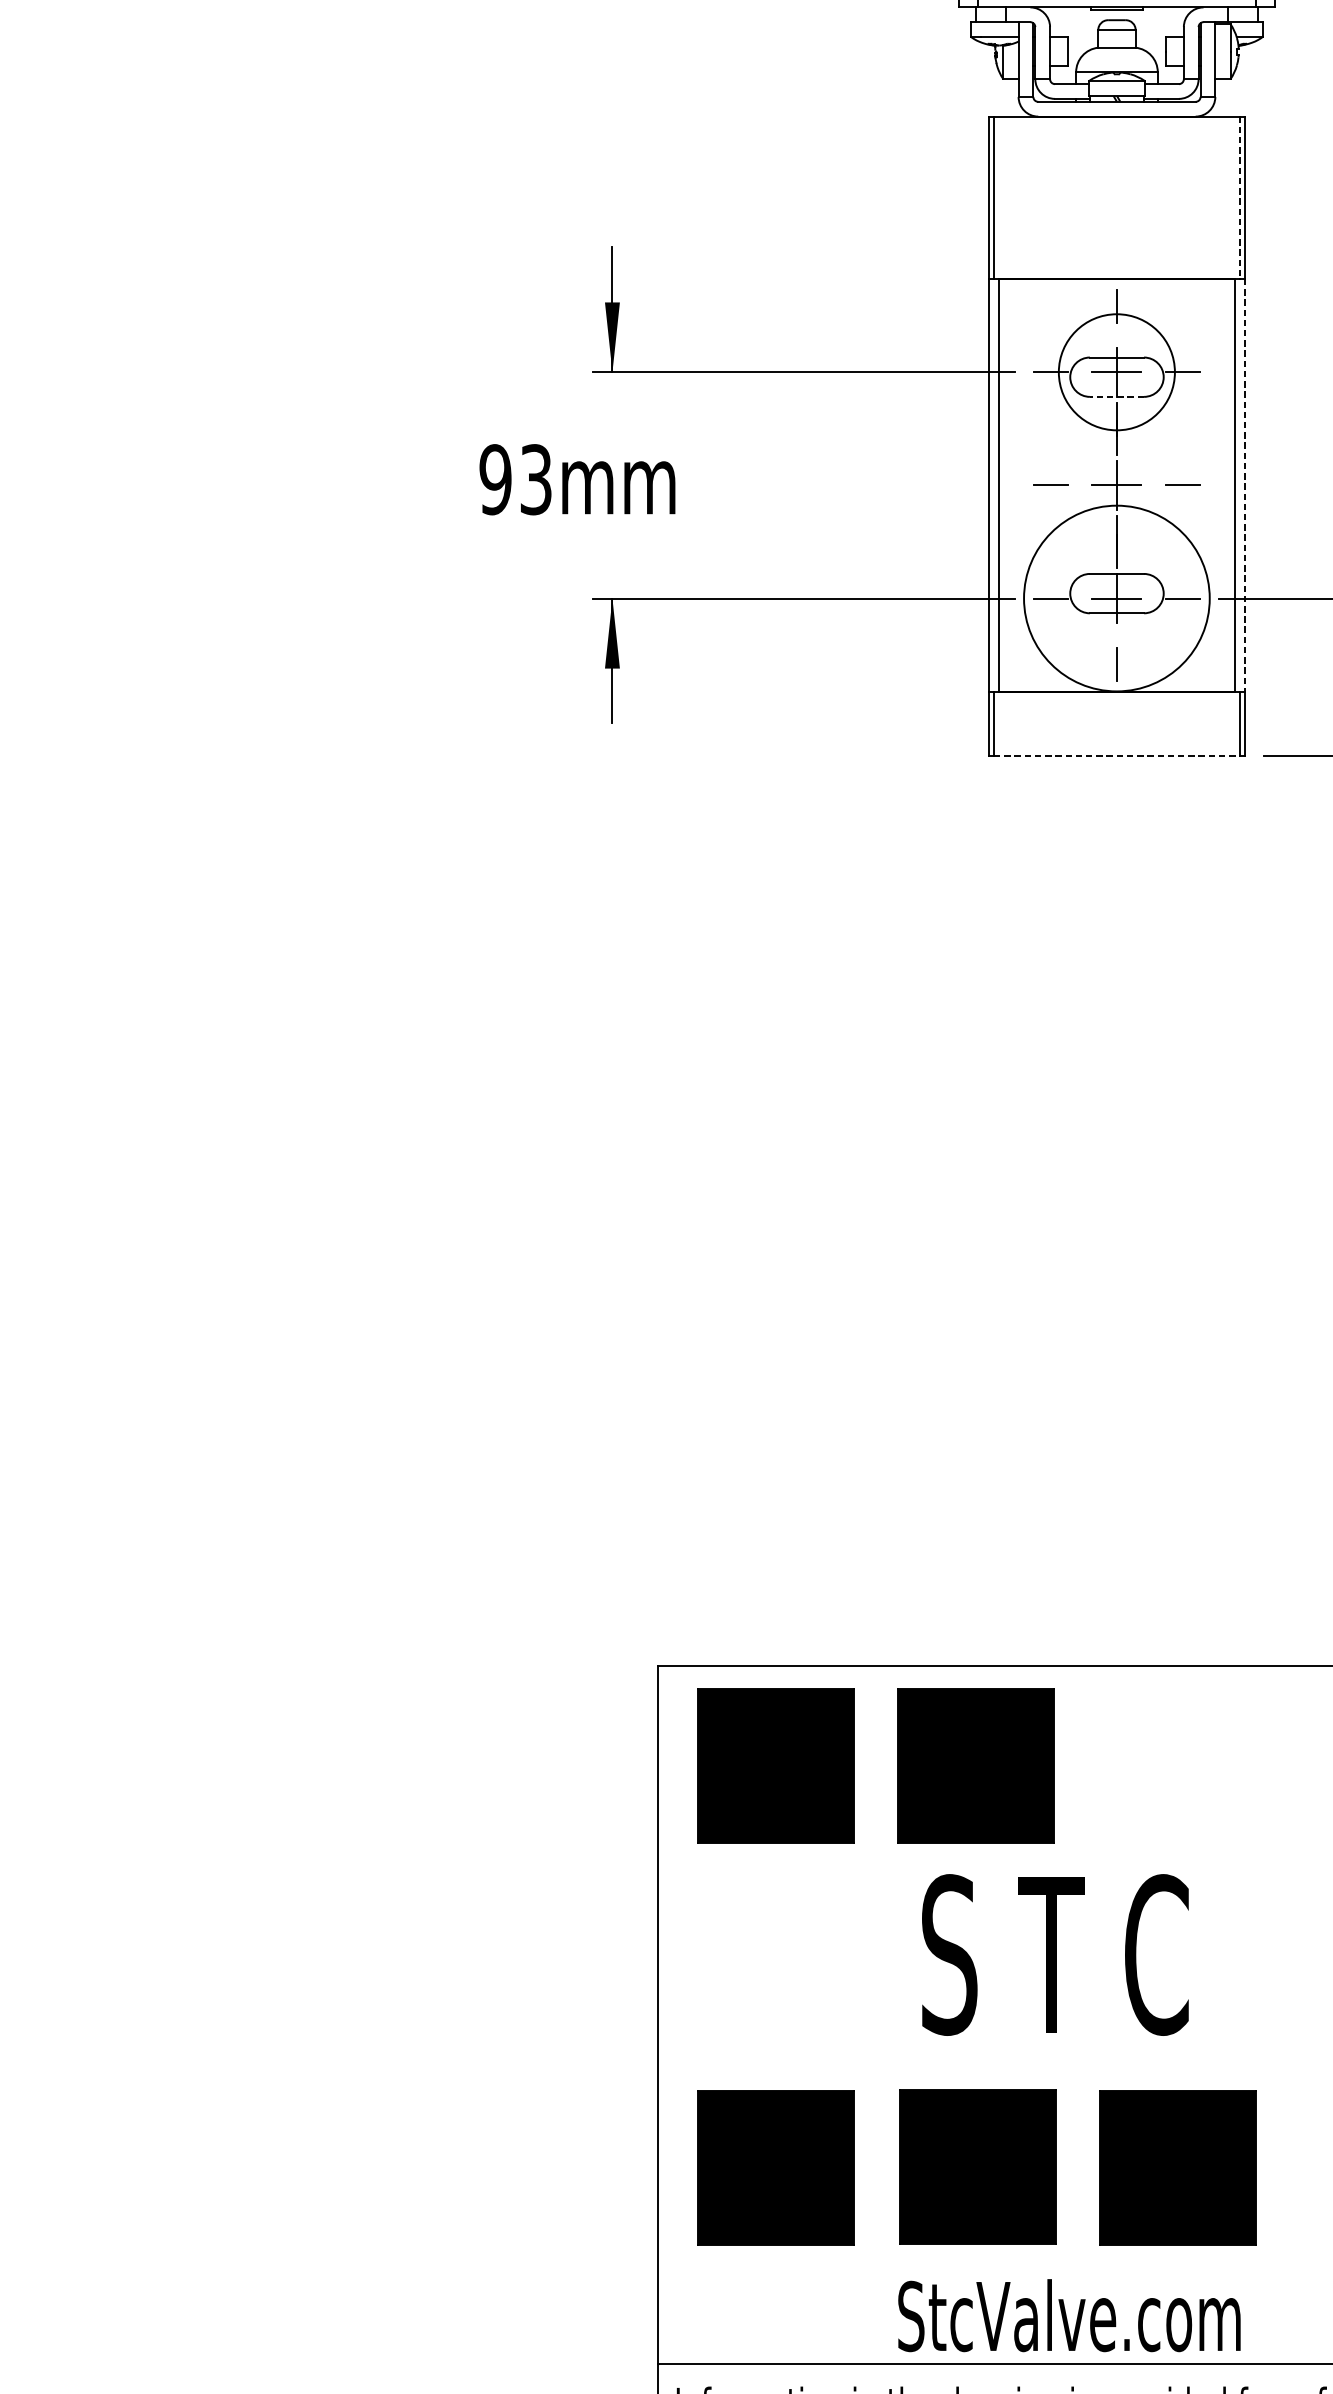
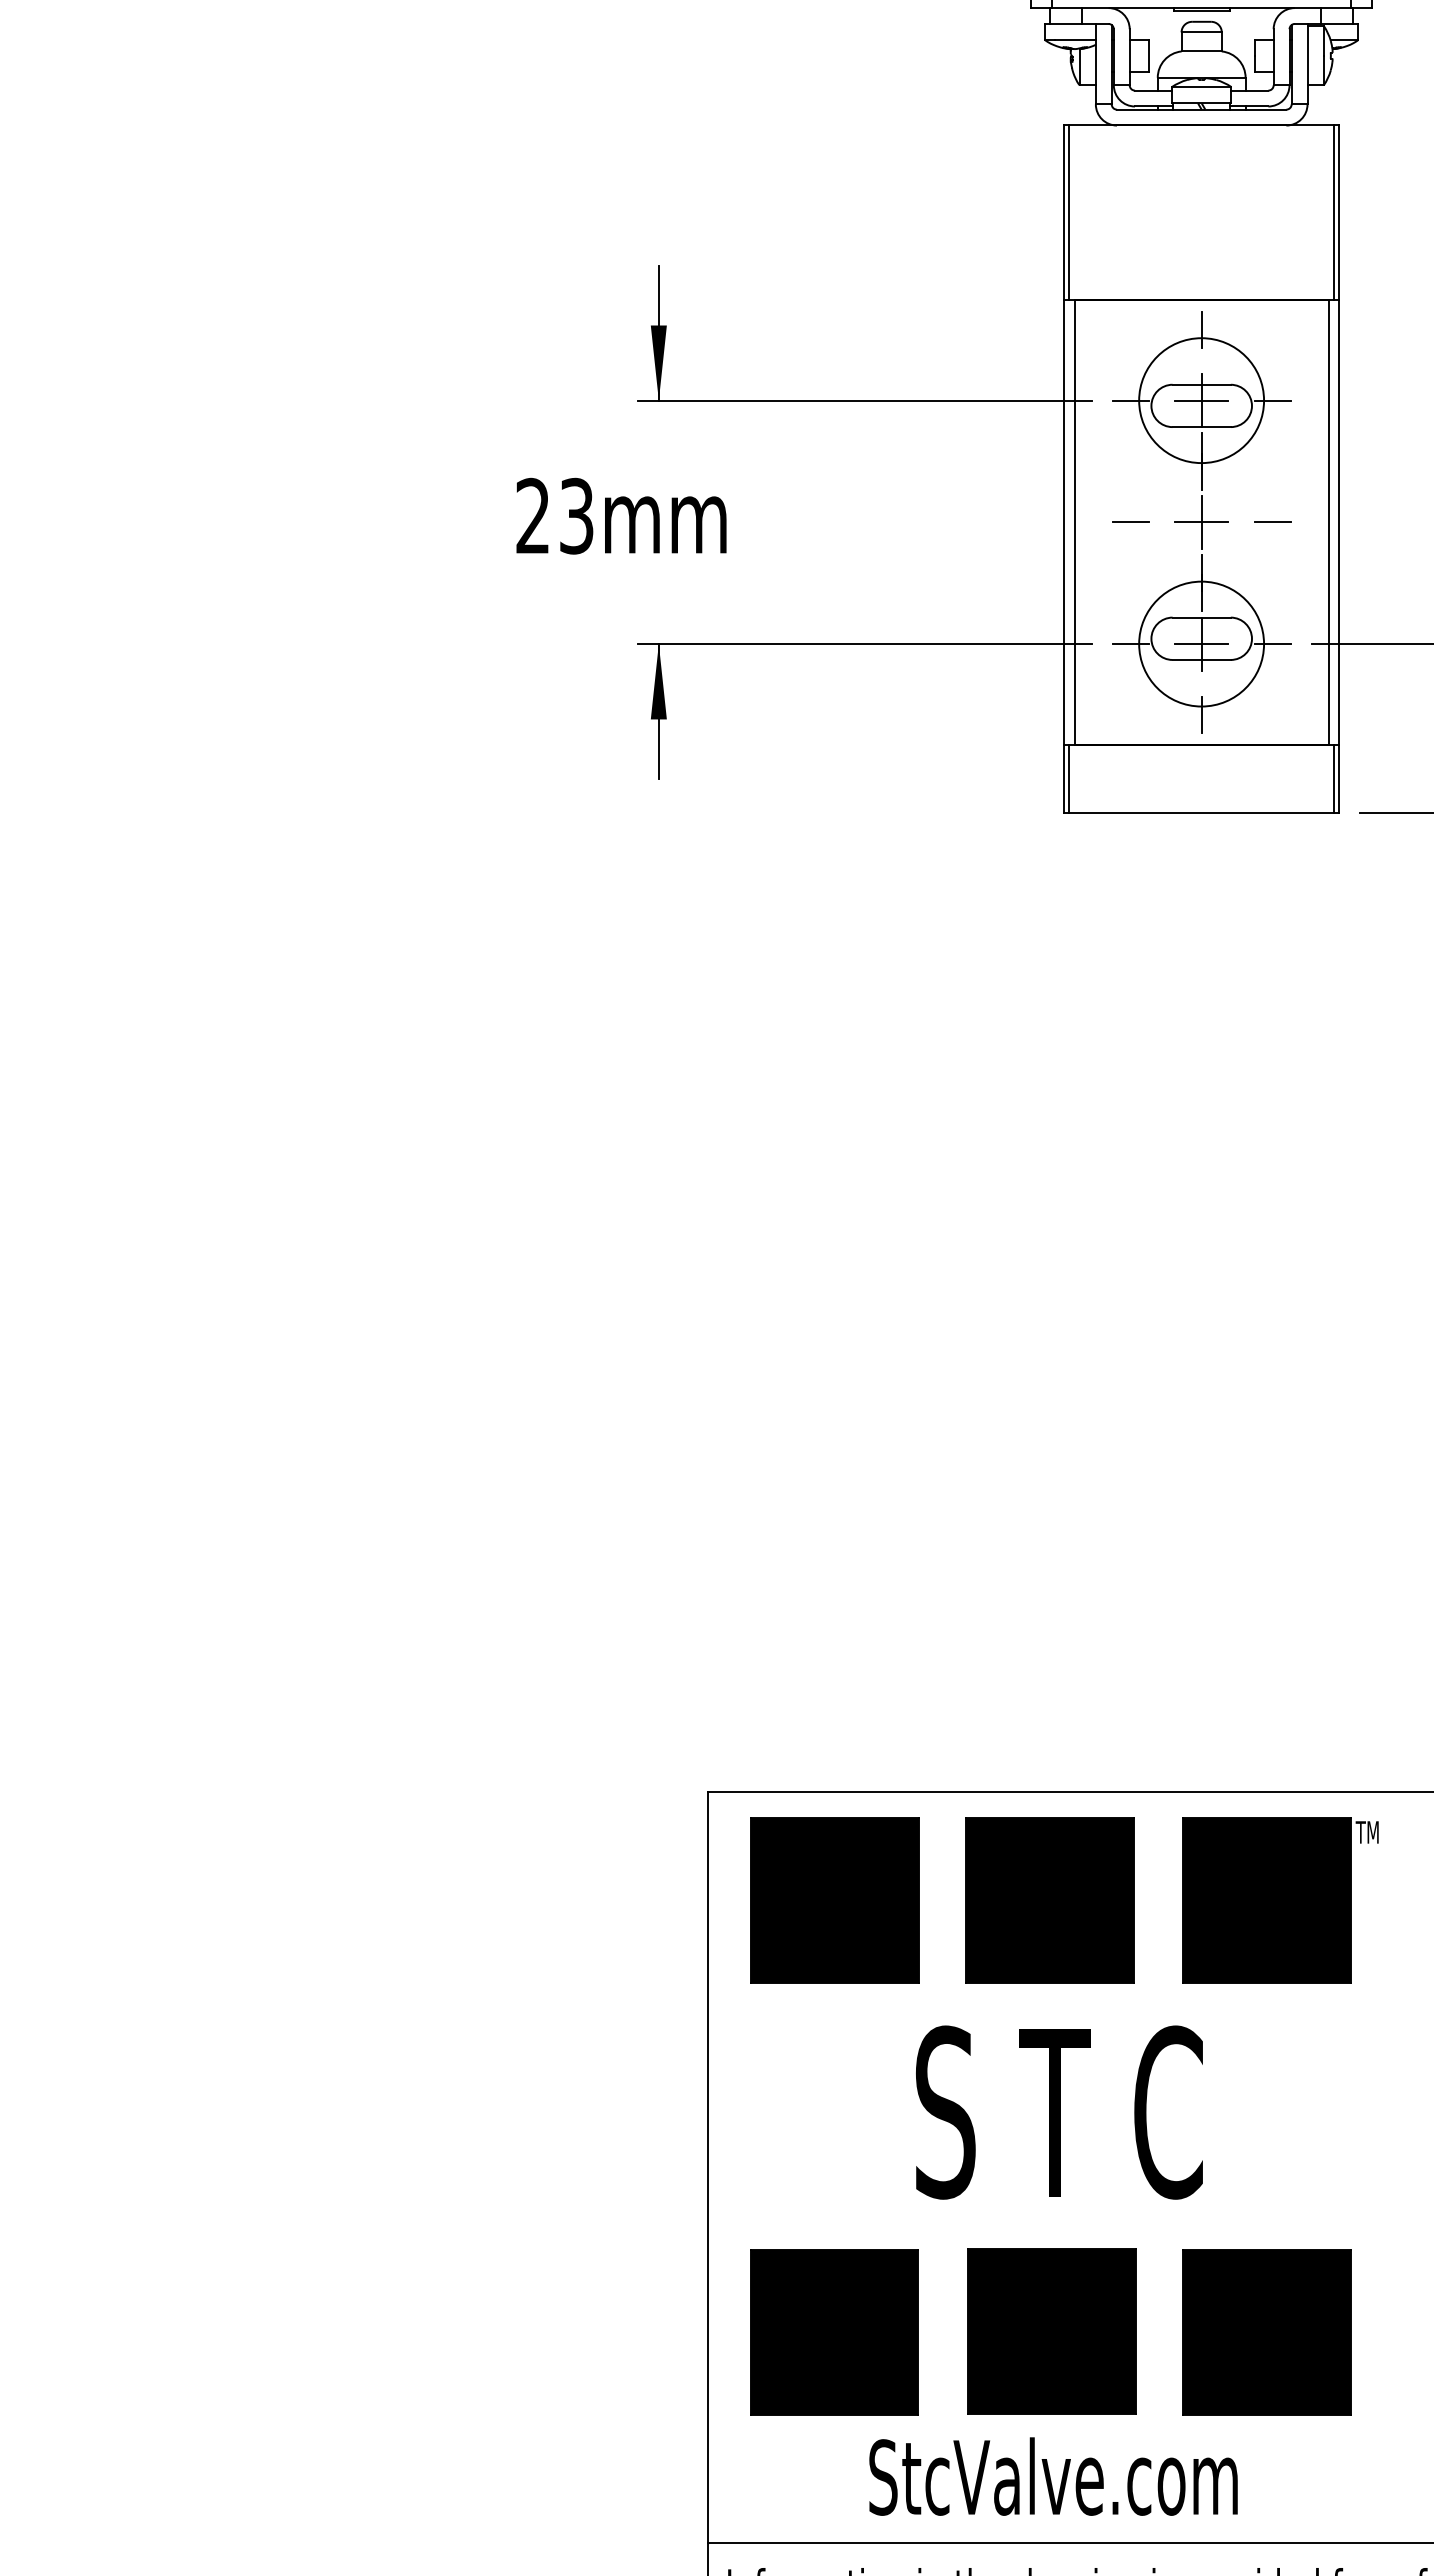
line: (1239, 198) -> (1333, 213), dashed -> solid
line: (1116, 397) -> (1201, 427), dashed -> solid
text: (495, 479) -> (532, 515), 93mm -> 23mm
line: (1245, 485) -> (1339, 522), dashed -> solid
circle: (1116, 598) -> (1201, 643), size x0.62
line: (1117, 755) -> (1202, 813), dashed -> solid
part: (1190, 1766) -> (1280, 1900), added
text: (1055, 1954) -> (1059, 2112), moved
text: (1069, 2315) -> (1053, 2476), moved

